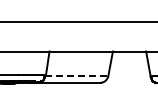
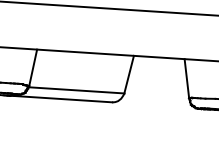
line: (76, 76) -> (75, 90), dashed -> solid

